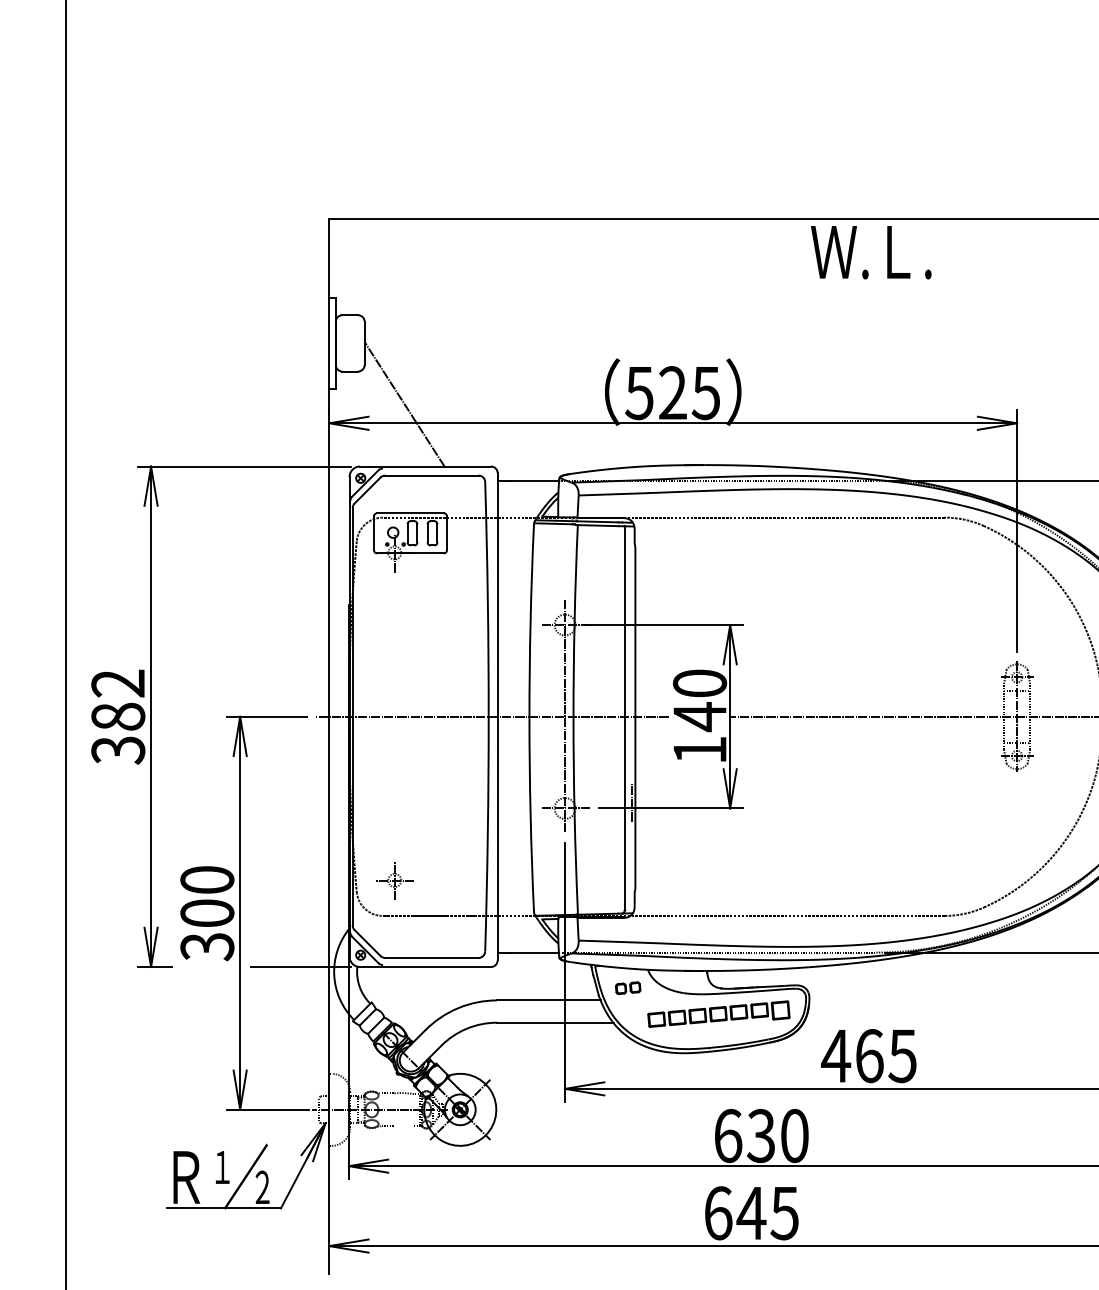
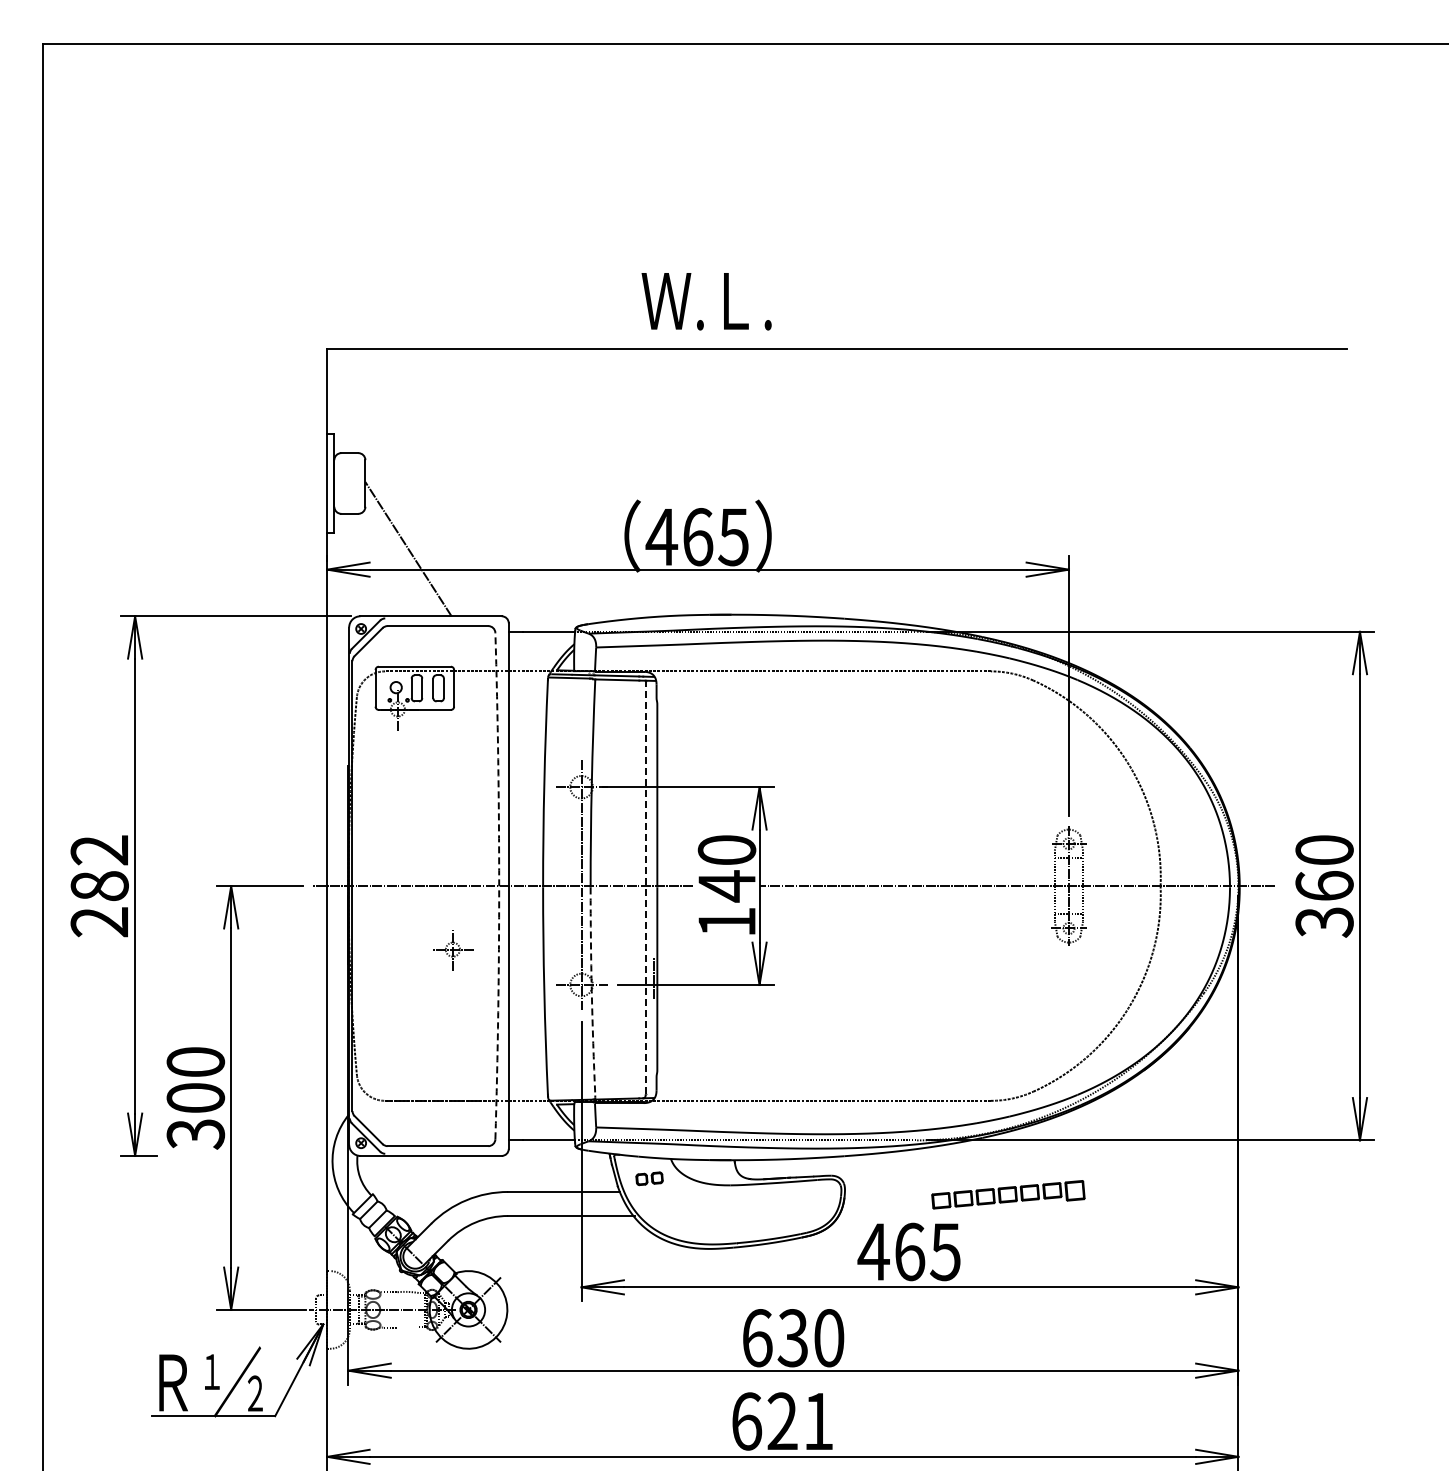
text: (871, 252) -> (706, 301), moved
text: (655, 393) -> (679, 537), 525 -> 465
arc: (489, 717) -> (499, 886), solid -> dashed
line: (624, 718) -> (645, 887), solid -> dashed
text: (118, 750) -> (99, 922), 382 -> 282
arc: (574, 814) -> (591, 991), solid -> dashed
part: (395, 881) -> (453, 950), moved
line: (300, 966) -> (296, 1155), removed
part: (719, 1013) -> (1008, 1194), moved
text: (767, 1213) -> (799, 1421), 645 -> 621

